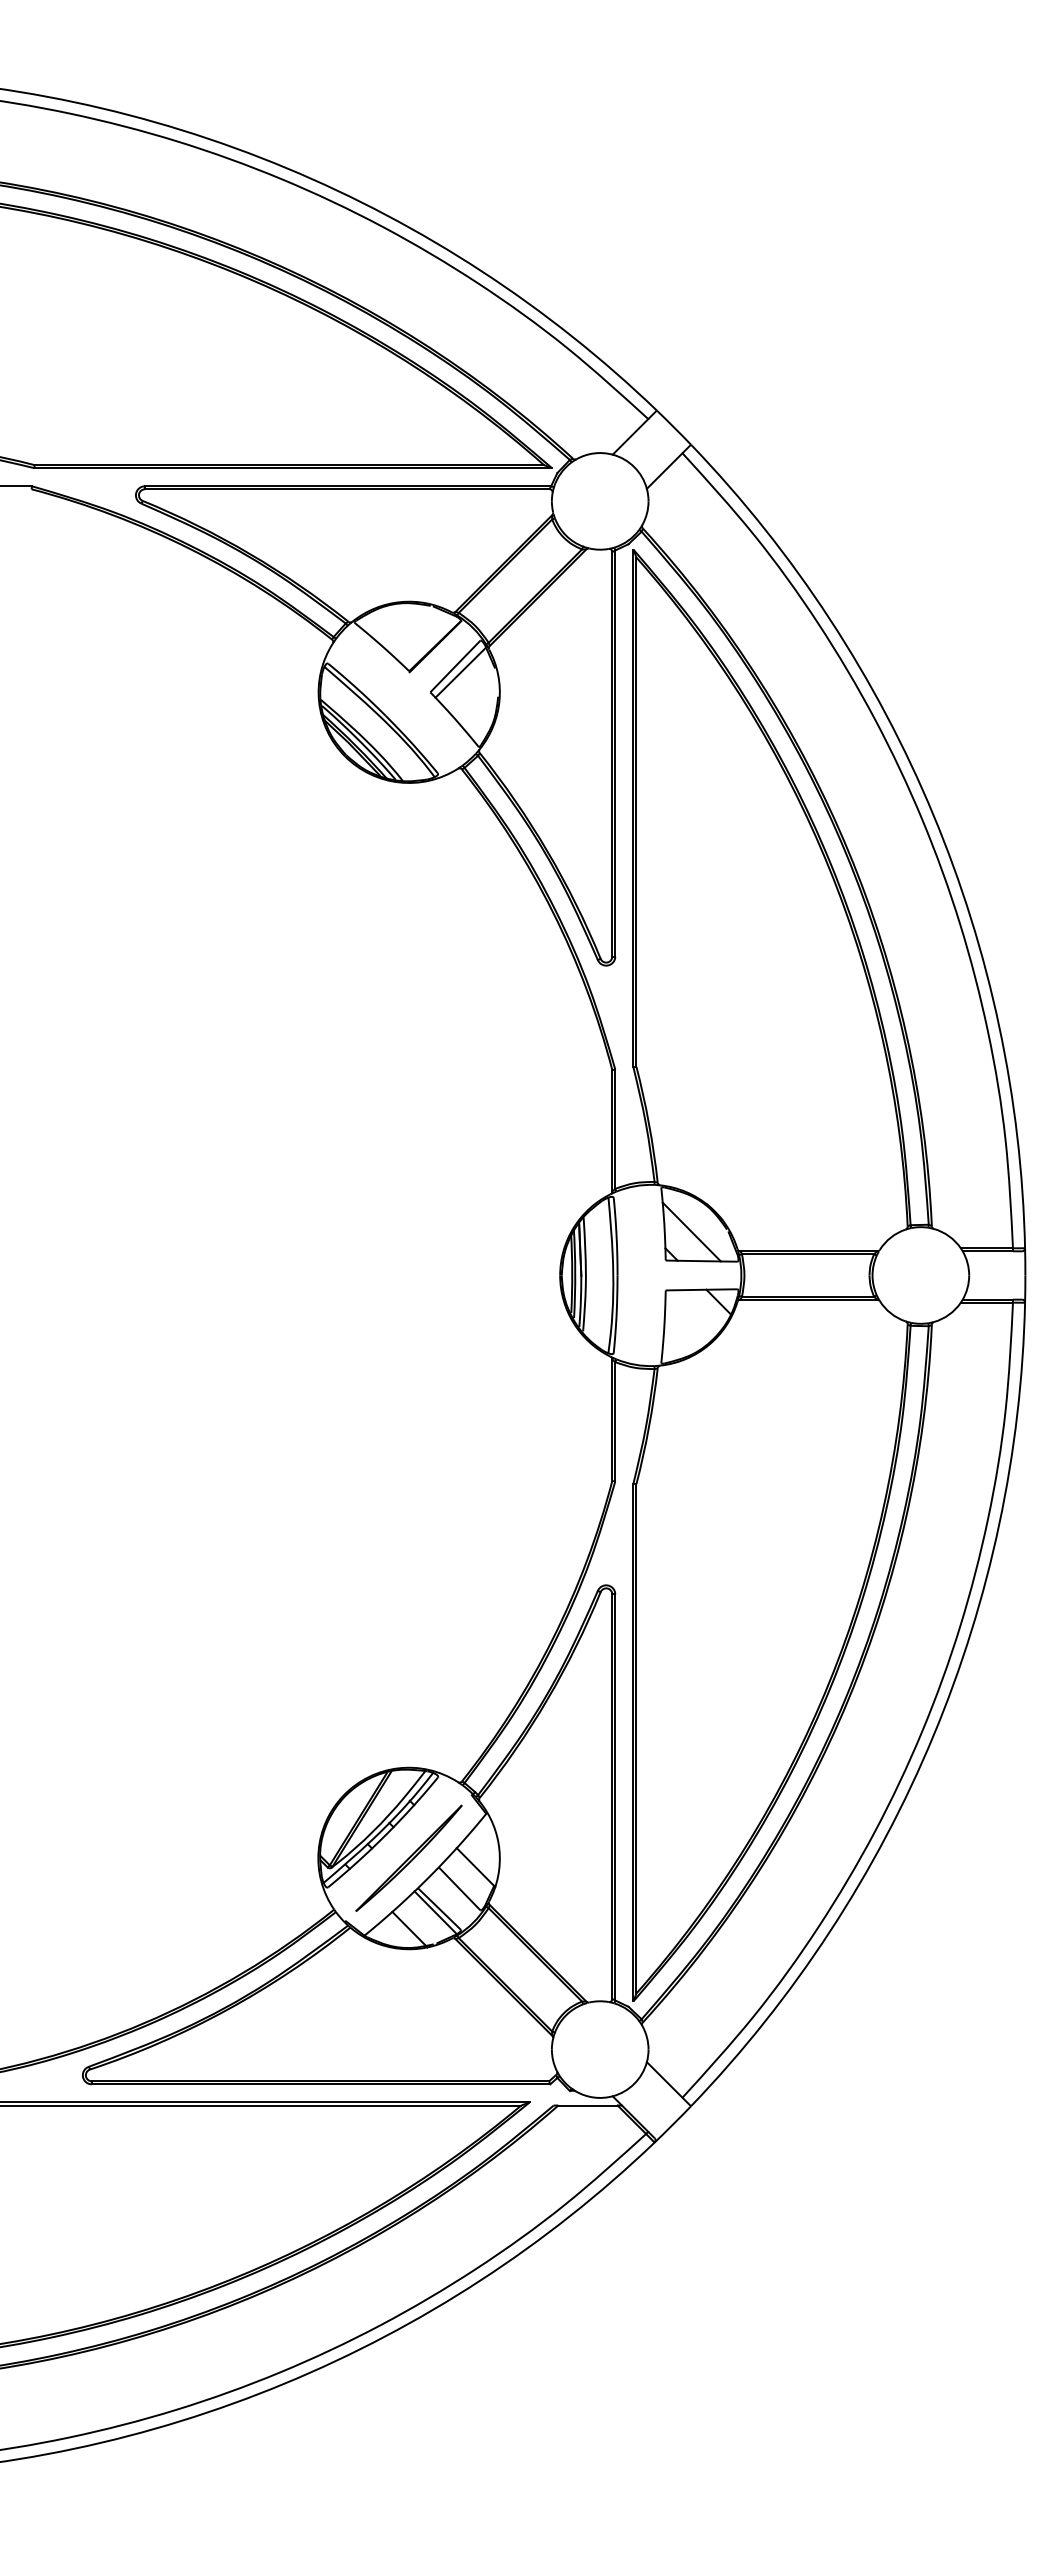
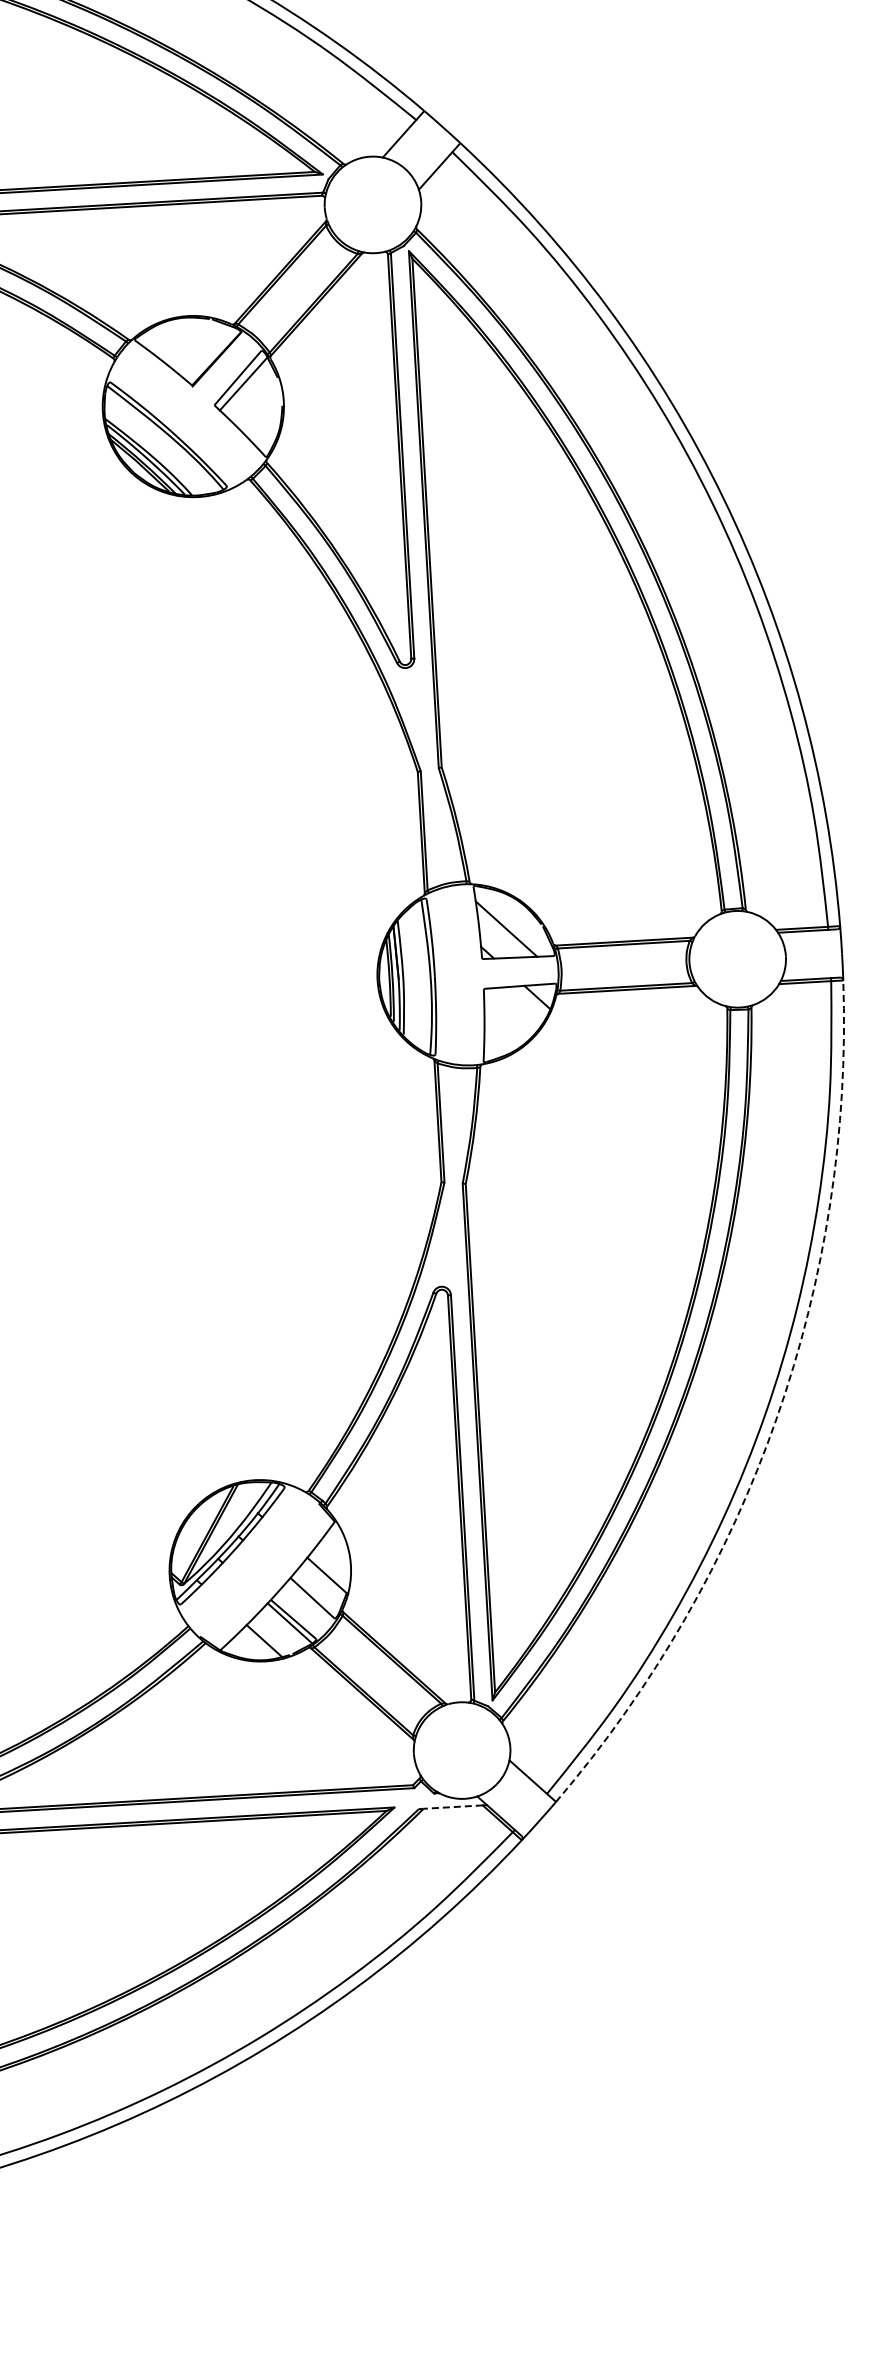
arc: (933, 1735) -> (776, 1417), solid -> dashed
part: (408, 1857) -> (259, 1569), removed
line: (588, 2105) -> (453, 1807), solid -> dashed

